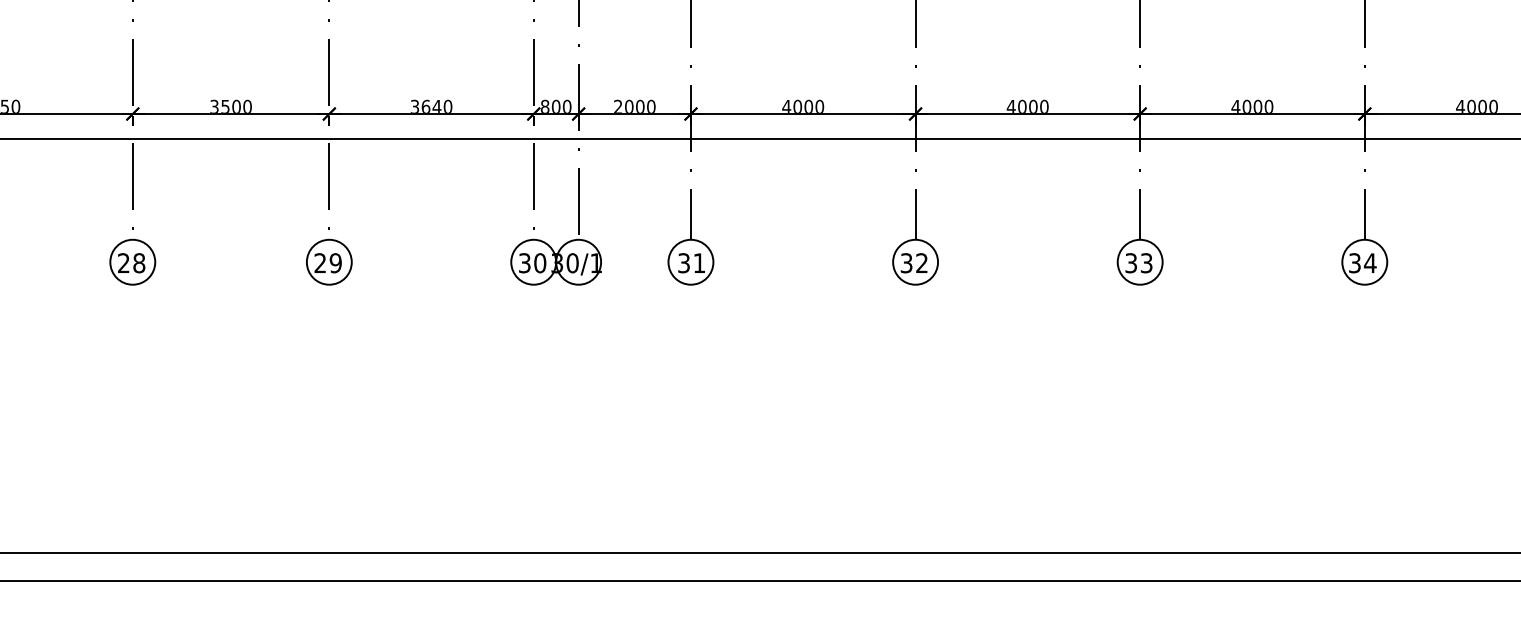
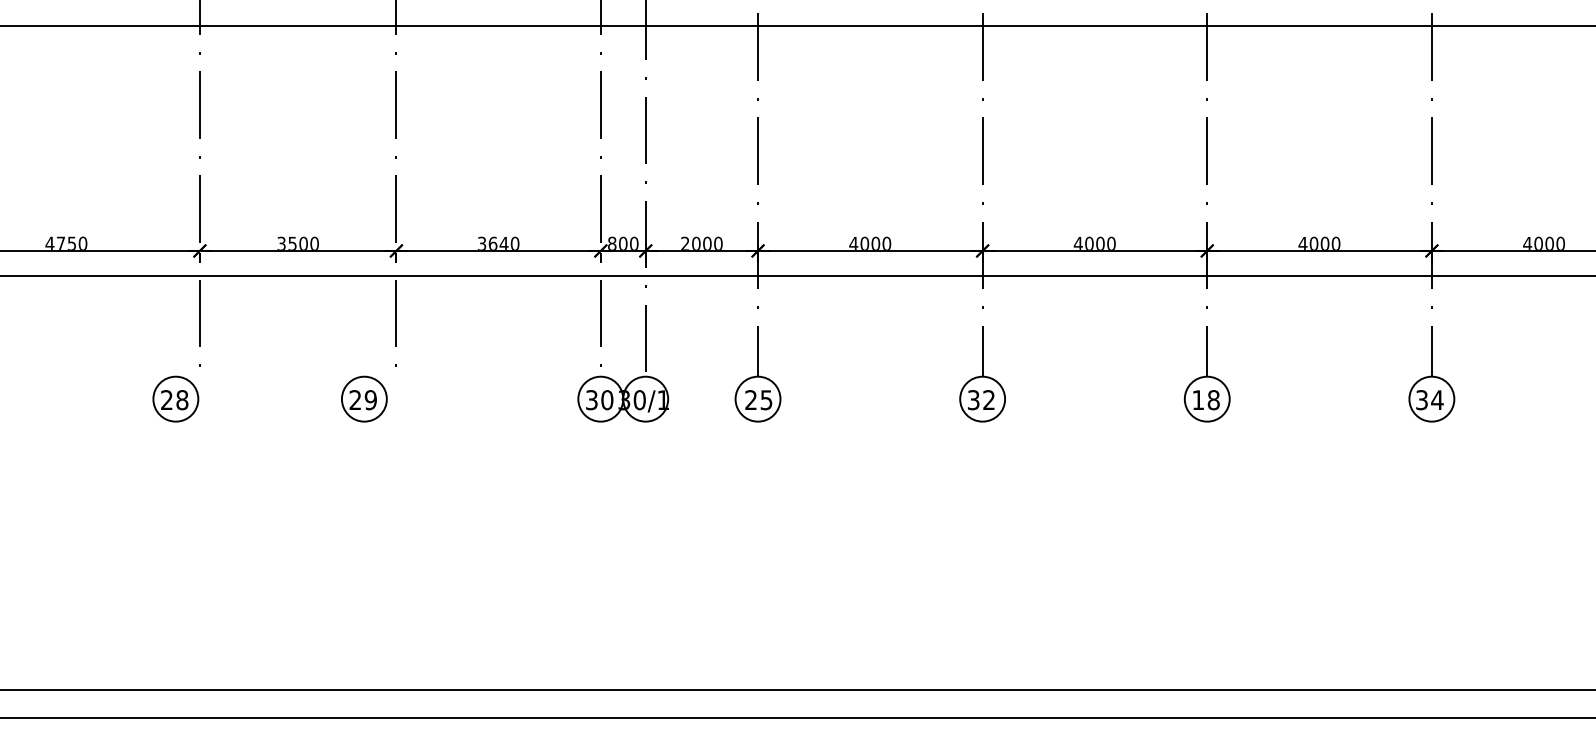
part: (132, 261) -> (175, 398), moved
part: (329, 261) -> (364, 398), moved
text: (691, 263) -> (758, 400), 31 -> 25
text: (1138, 263) -> (1205, 400), 33 -> 18

